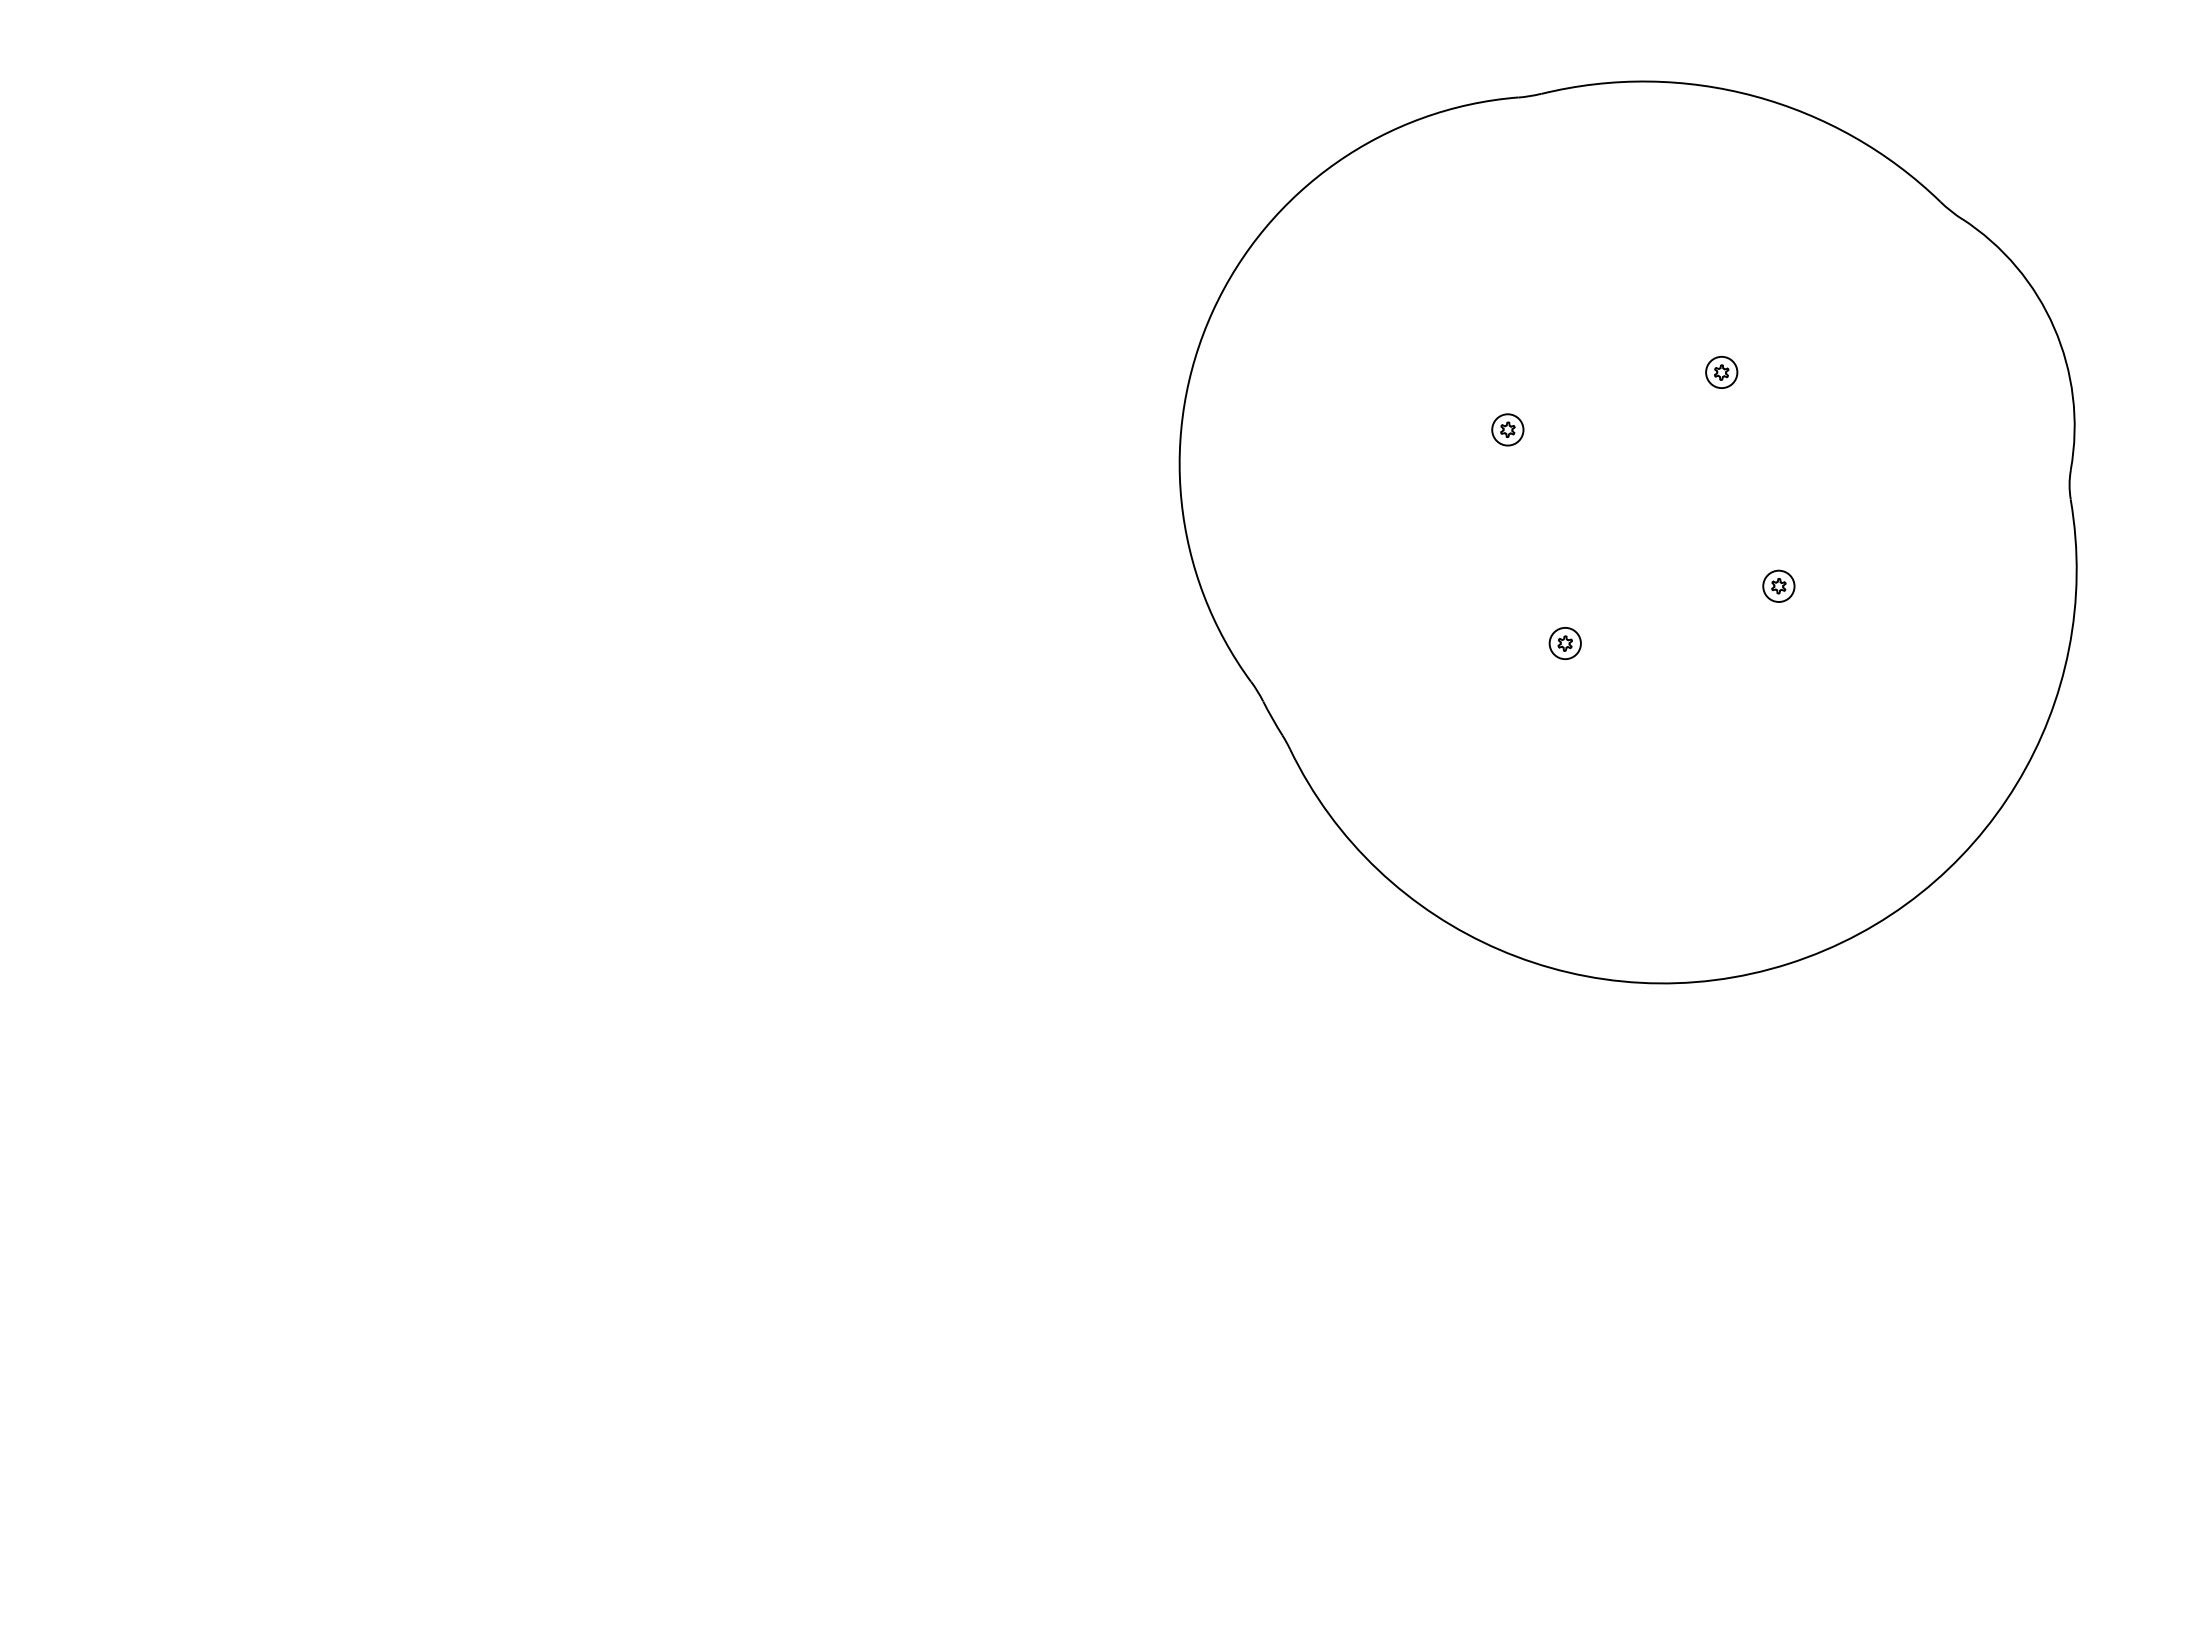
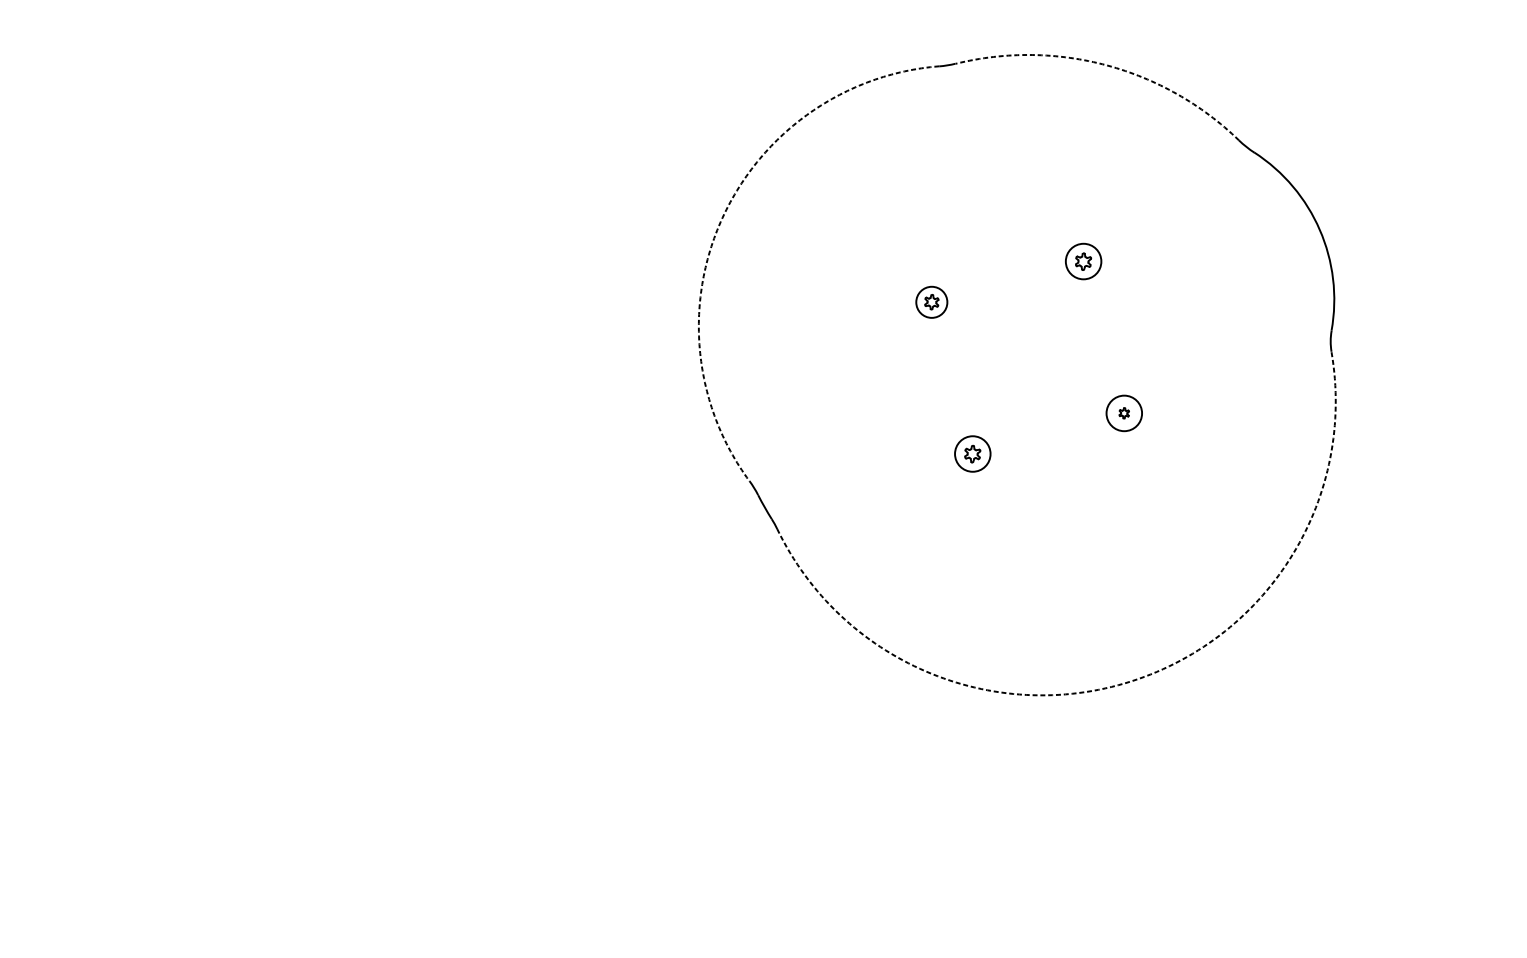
arc: (1754, 96) -> (1106, 65), solid -> dashed
arc: (1213, 311) -> (722, 218), solid -> dashed
part: (1721, 372) -> (1083, 261), size x1.6
part: (1507, 429) -> (931, 302), size x1.4
circle: (1778, 585) -> (1124, 412), size x1.6
part: (1564, 643) -> (972, 454), size x1.6
arc: (1788, 963) -> (1131, 681), solid -> dashed

